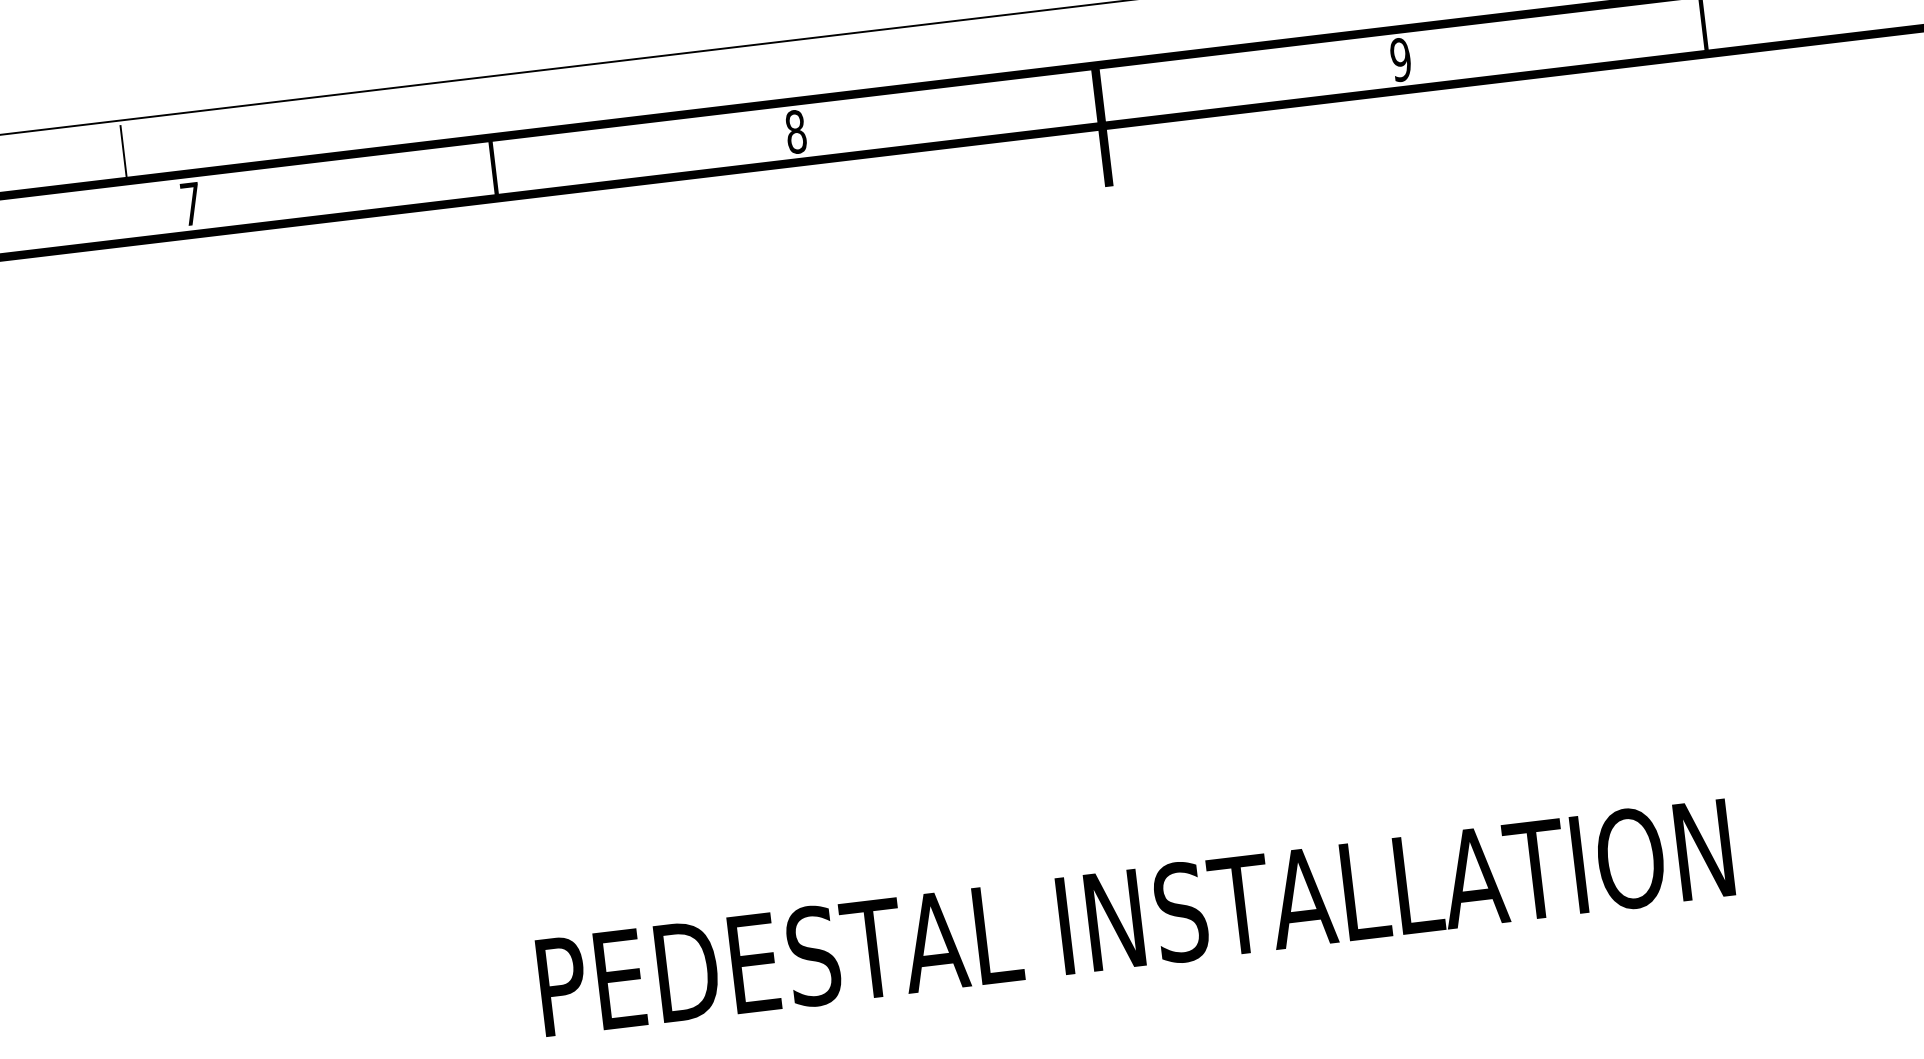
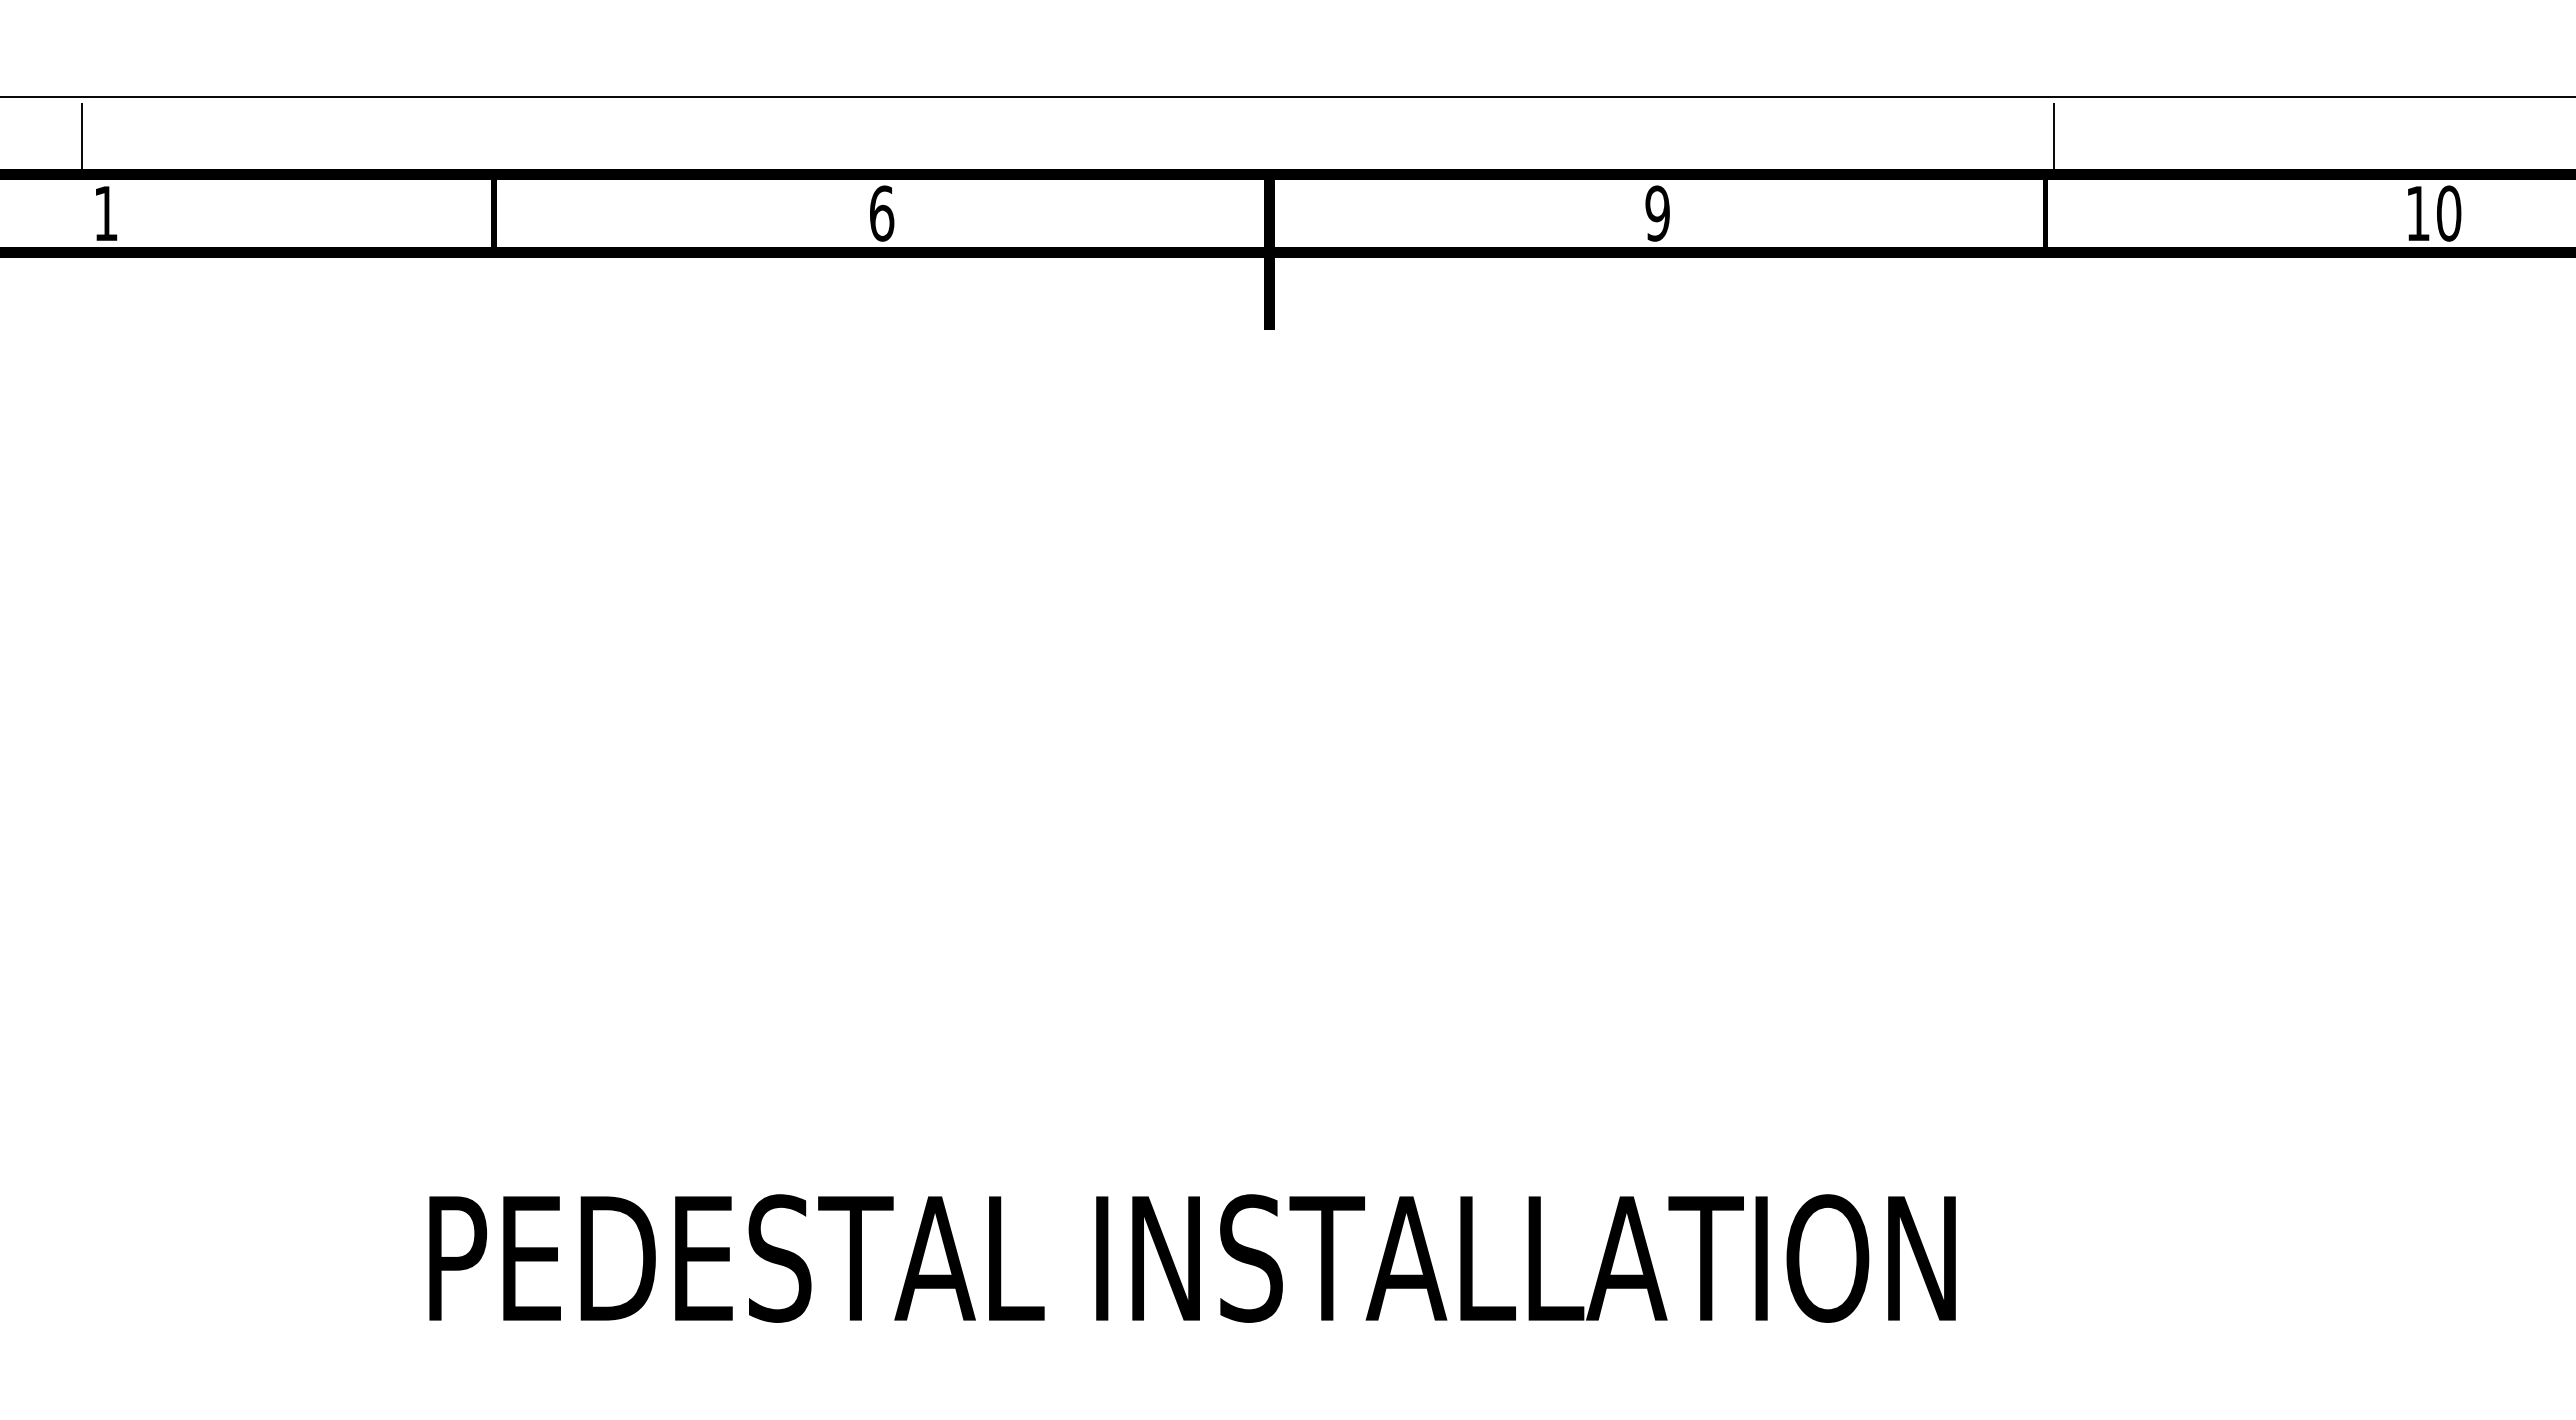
text: (795, 131) -> (881, 213), 8 -> 6
line: (123, 150) -> (81, 135), moved
text: (190, 204) -> (105, 213), 7 -> 1

